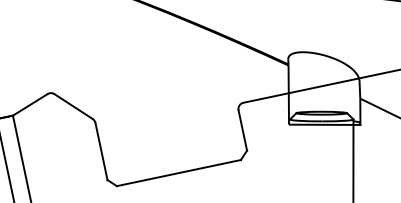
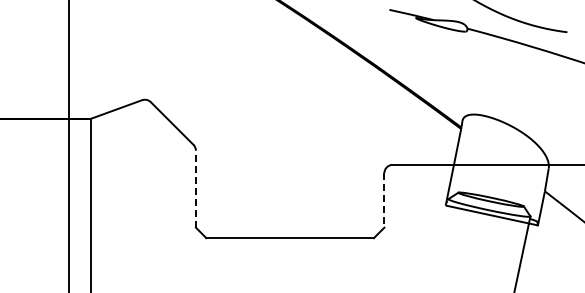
line: (242, 130) -> (384, 200), solid -> dashed
line: (101, 151) -> (195, 188), solid -> dashed

